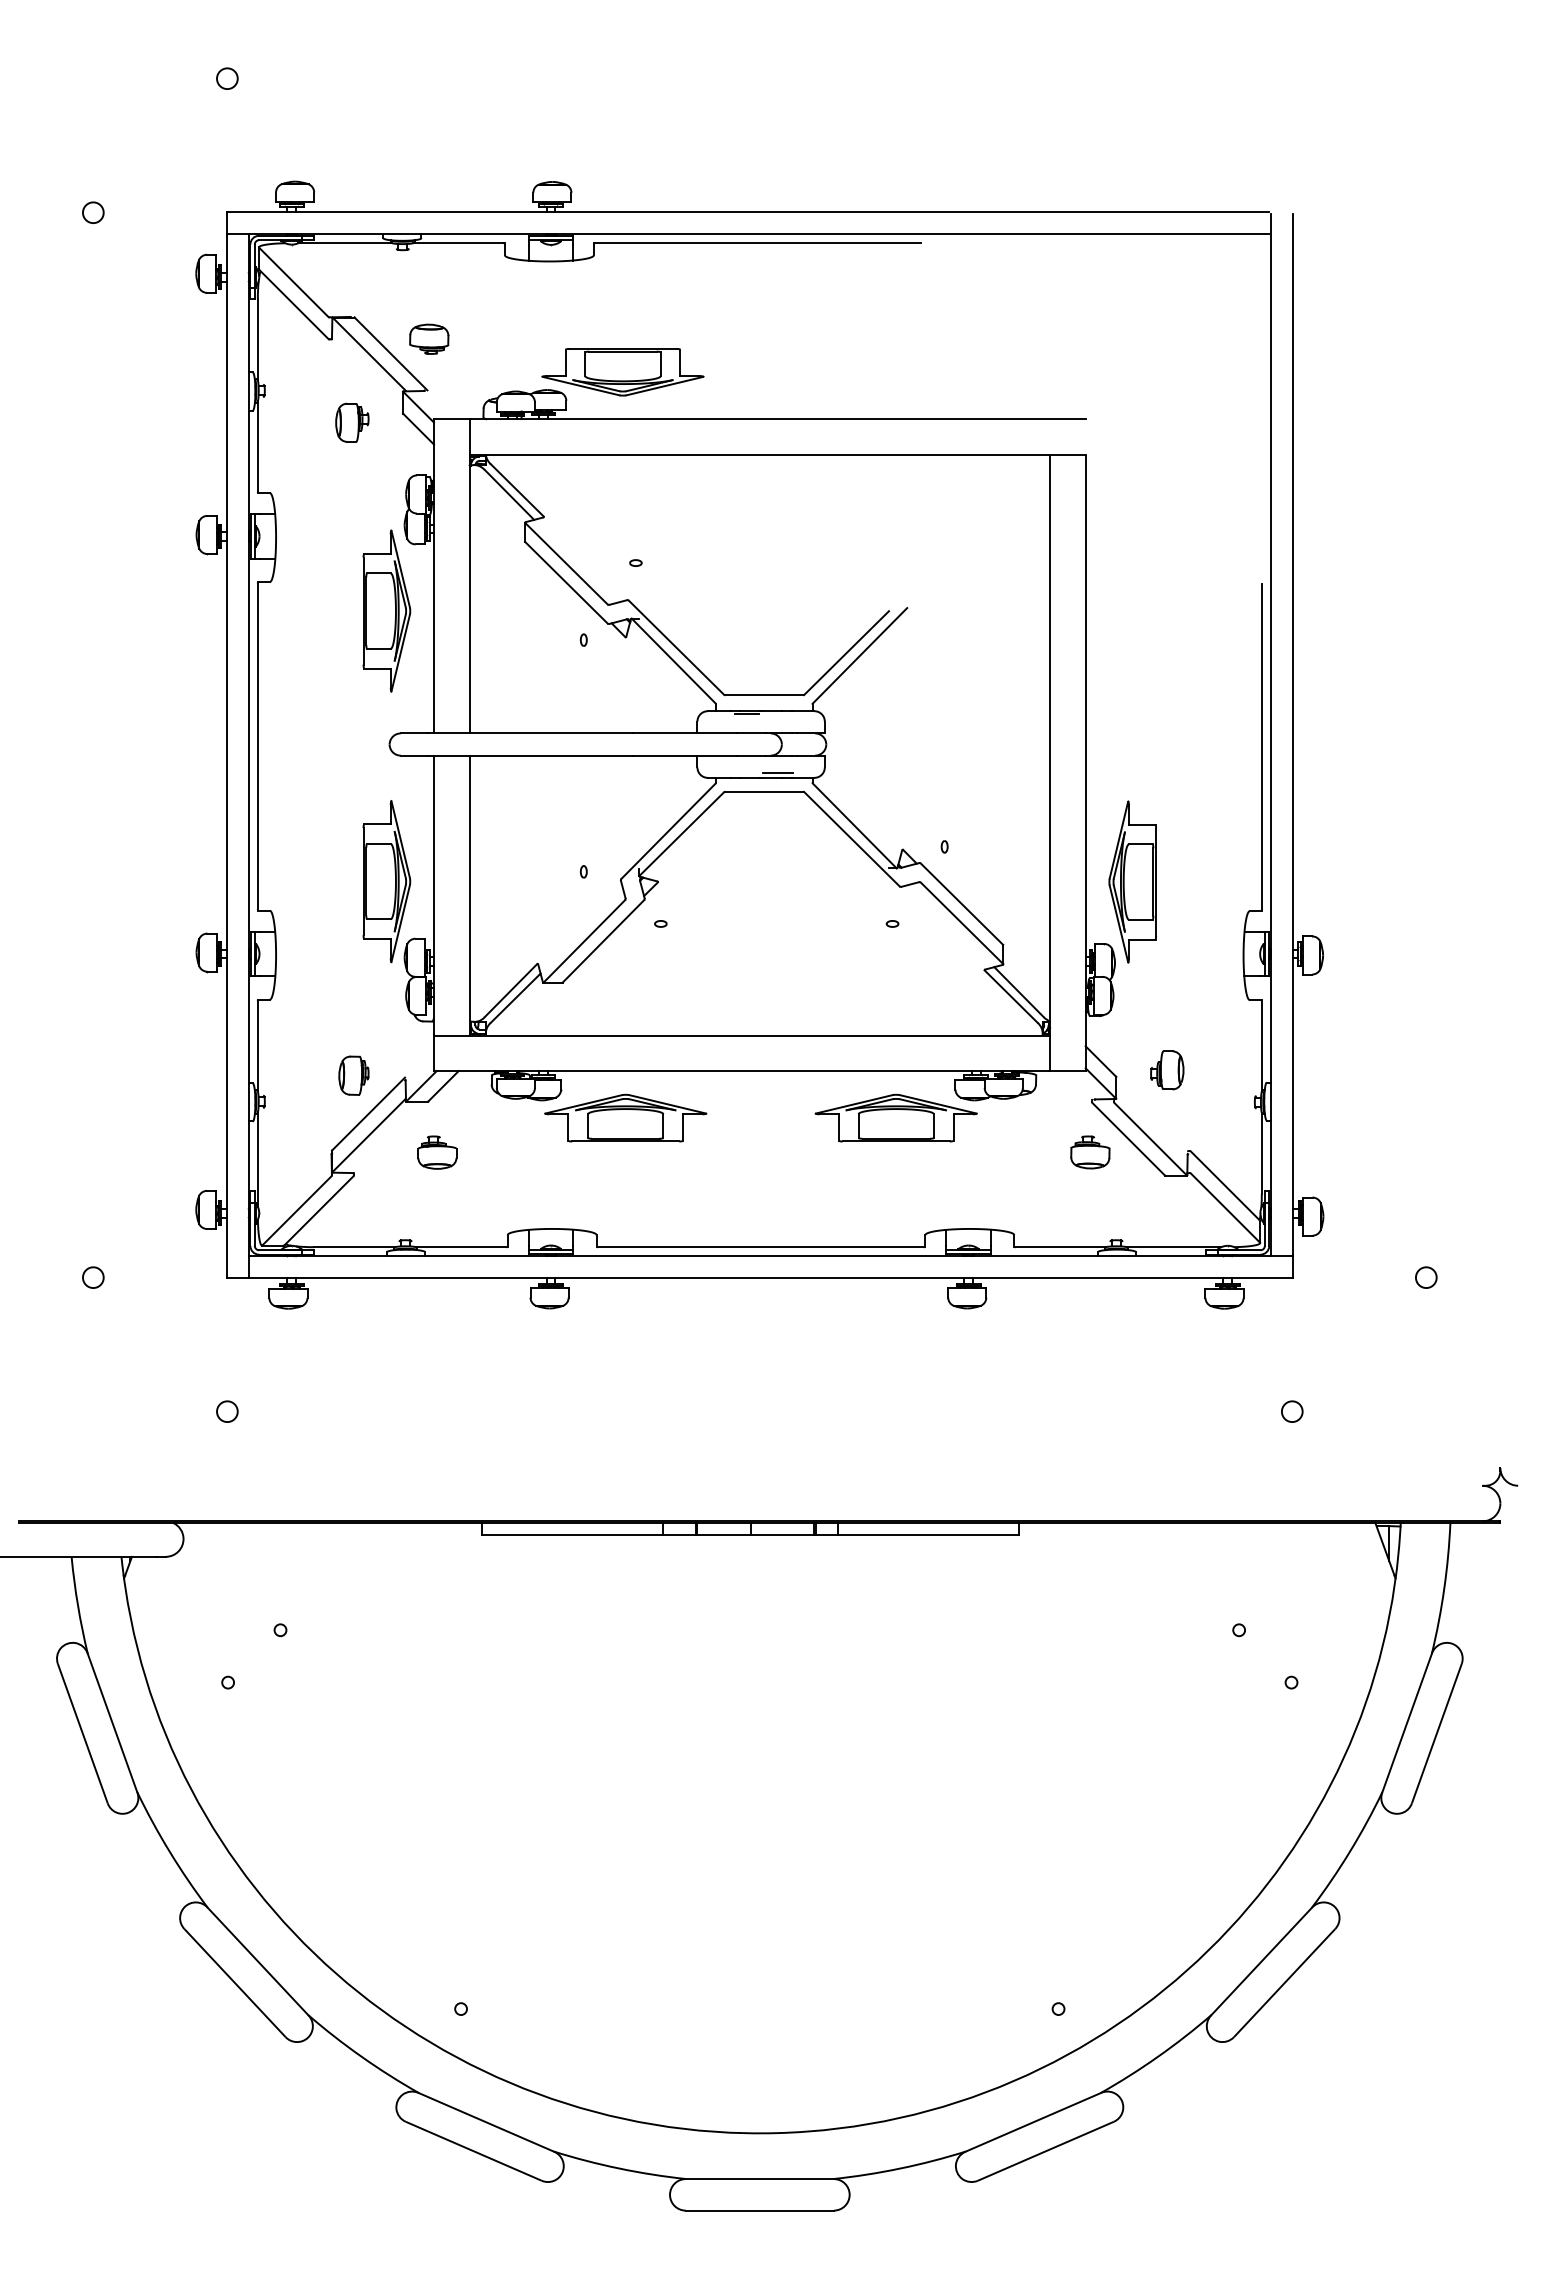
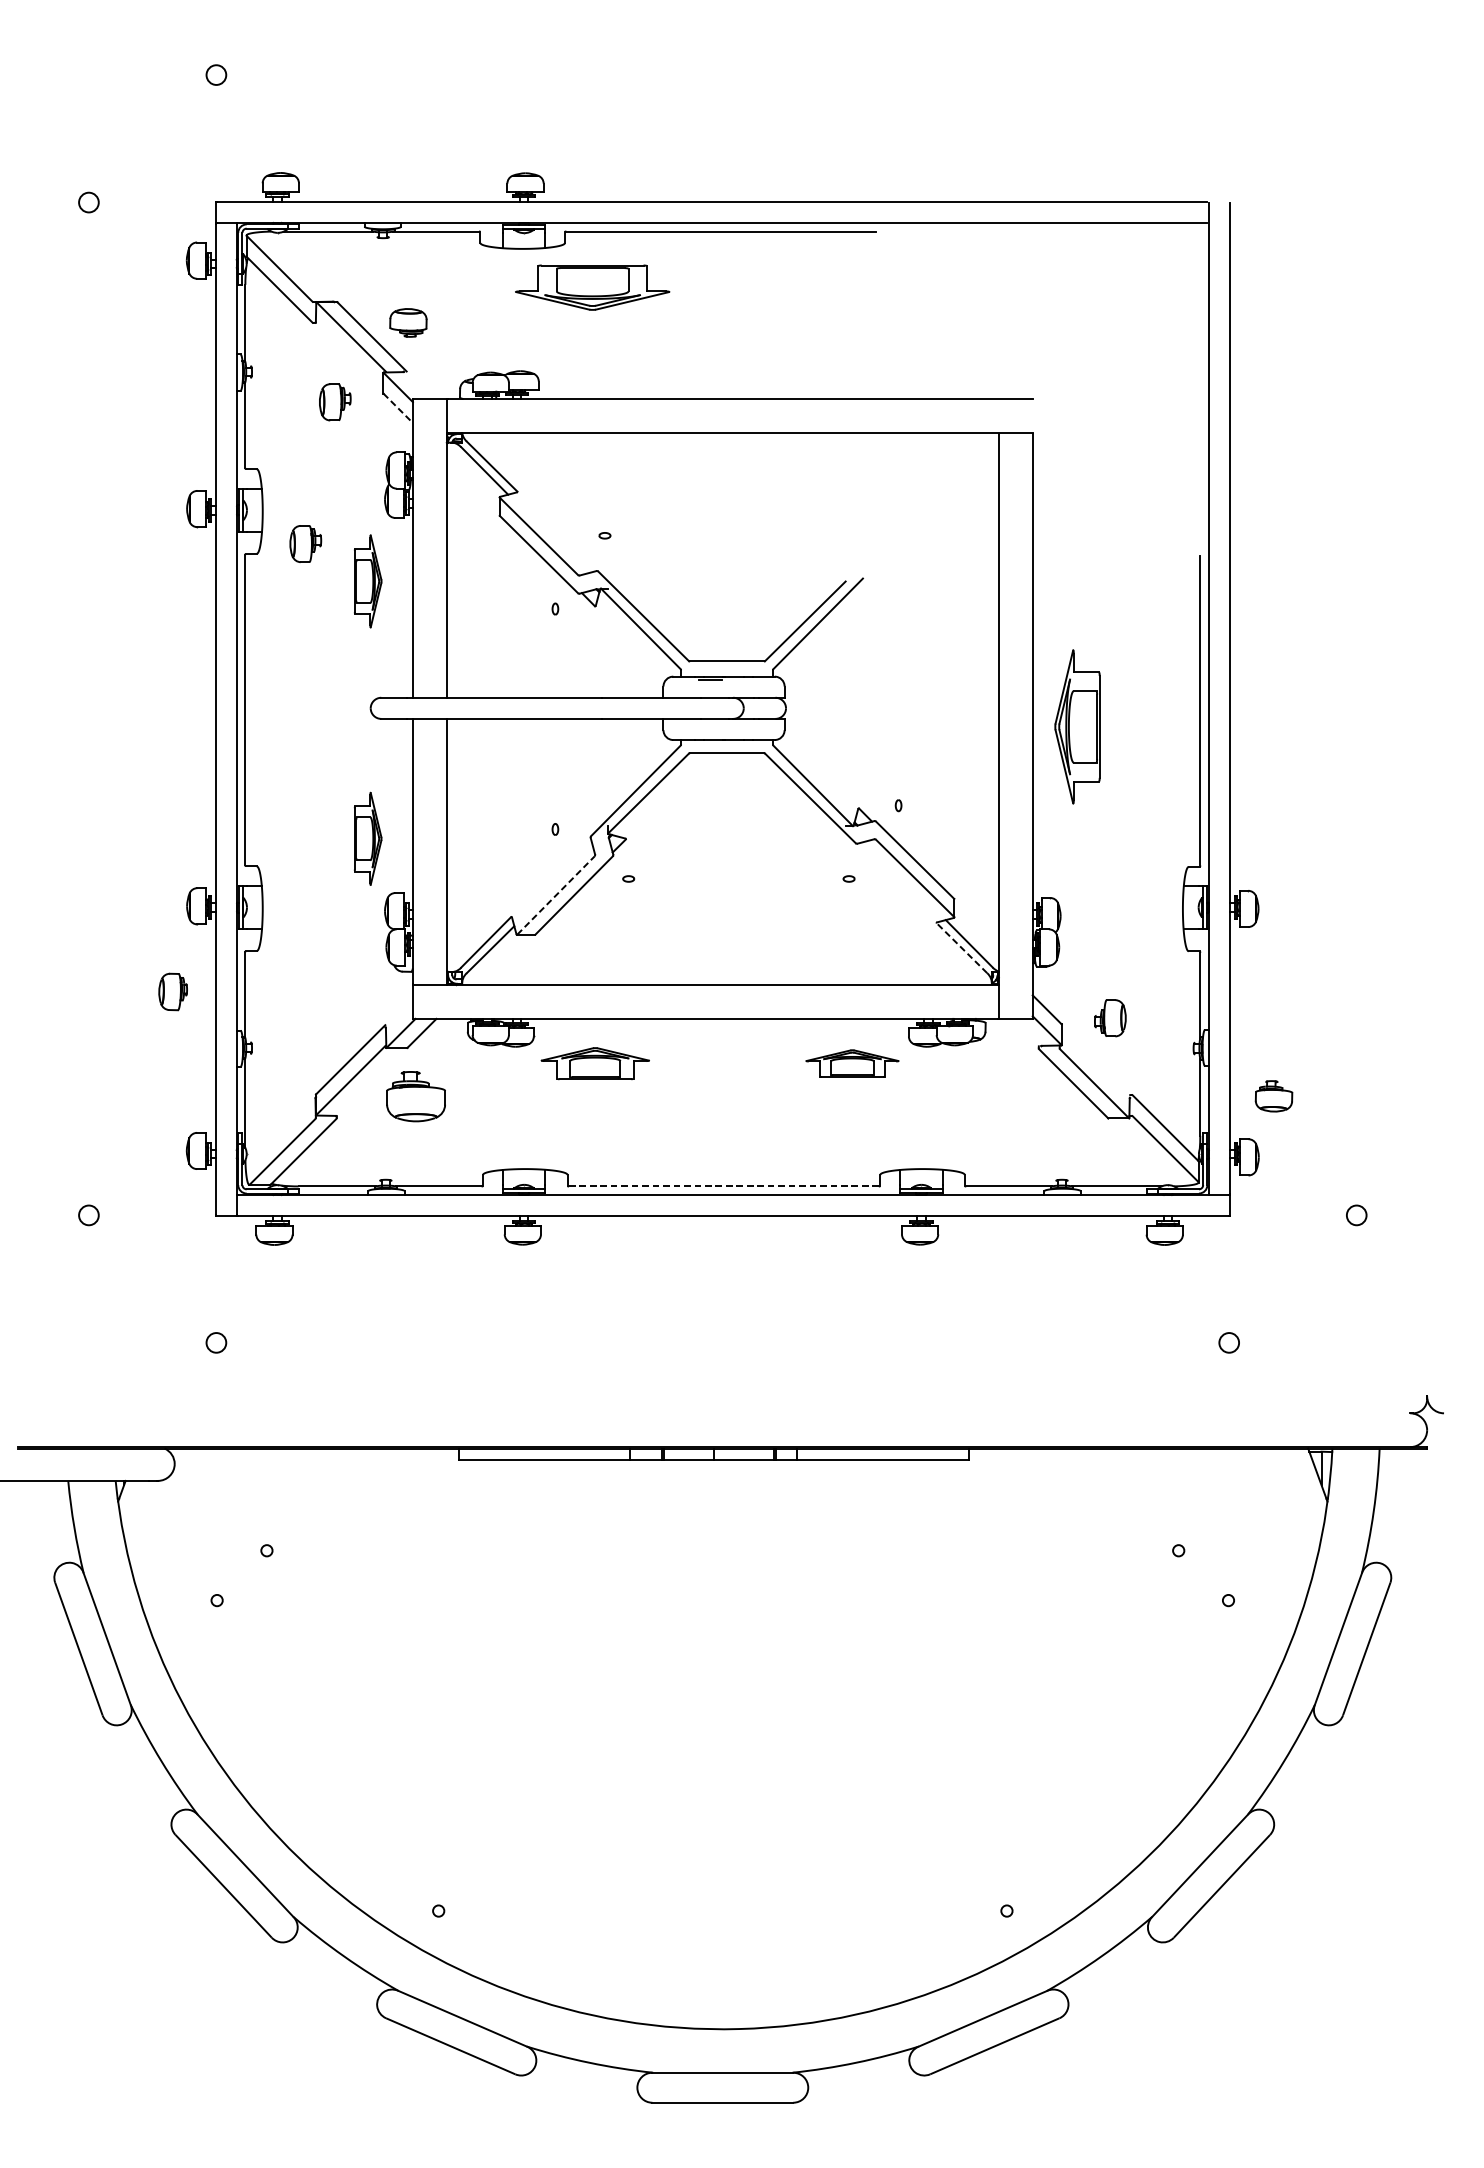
part: (622, 372) -> (592, 287), moved
line: (418, 429) -> (398, 408), solid -> dashed
part: (321, 571) -> (305, 543), added
part: (386, 610) -> (367, 580), size x0.6
line: (777, 772) -> (739, 734), removed
part: (386, 881) -> (367, 838), size x0.6
part: (1132, 881) -> (1077, 726), moved
line: (584, 941) -> (556, 895), solid -> dashed
line: (1010, 996) -> (961, 947), solid -> dashed
part: (353, 1075) -> (172, 991), moved
part: (625, 1117) -> (595, 1063), size x0.7
part: (895, 1117) -> (851, 1063), size x0.6
part: (437, 1152) -> (416, 1096), size x1.6
part: (1090, 1152) -> (1274, 1096), moved
line: (761, 1247) -> (724, 1186), solid -> dashed

